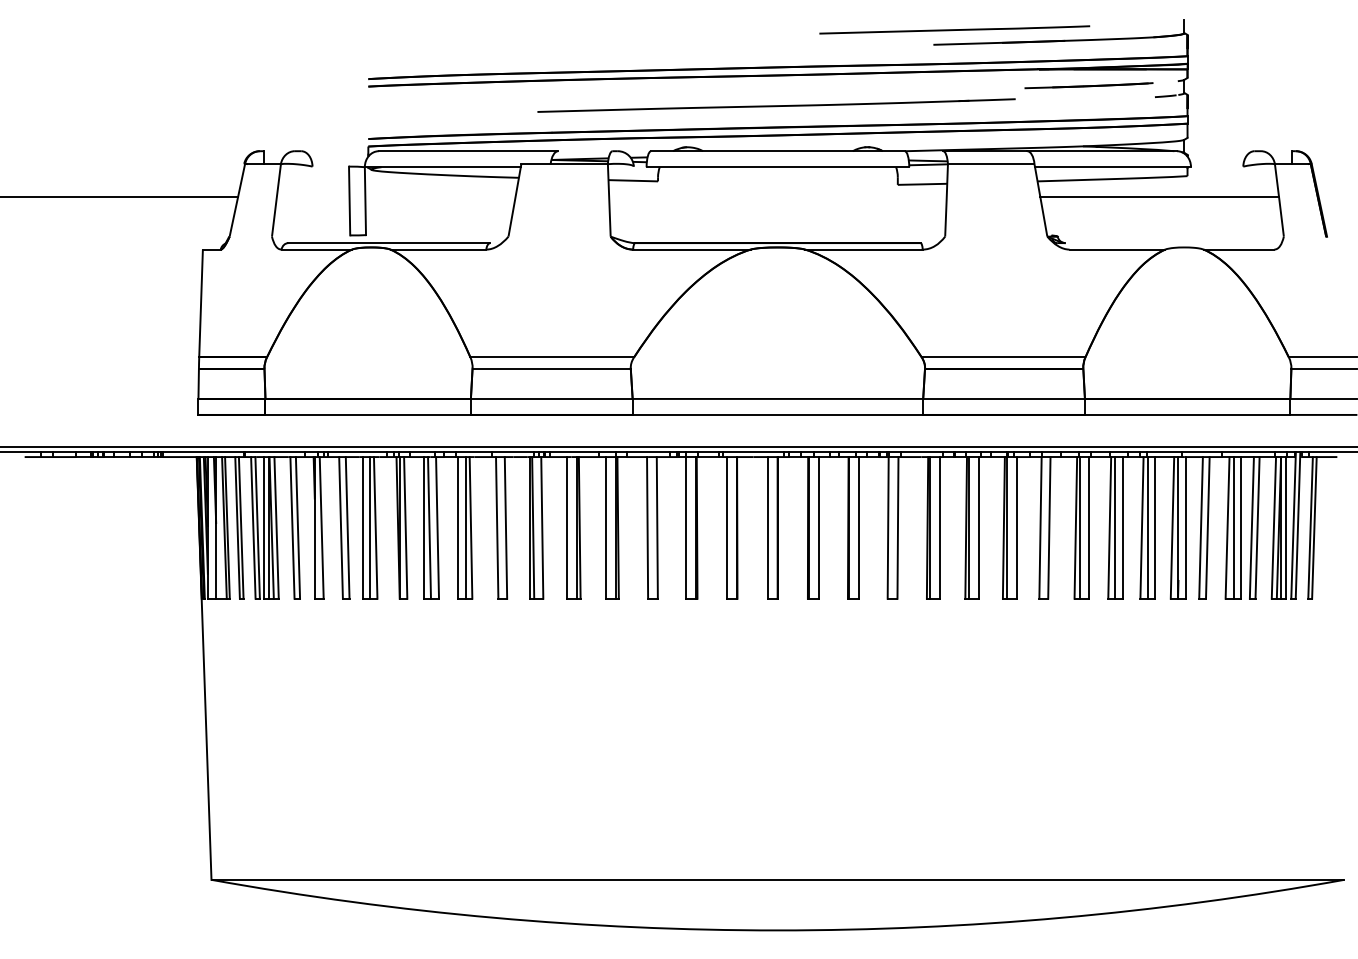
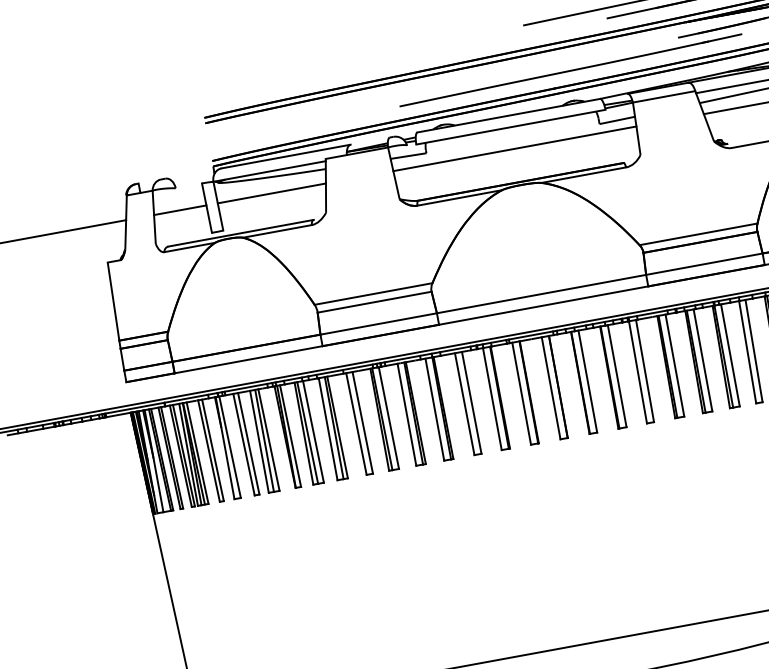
line: (776, 105) -> (570, 70), moved
line: (312, 197) -> (179, 210), added
line: (440, 197) -> (271, 193), added
line: (777, 197) -> (514, 149), added

